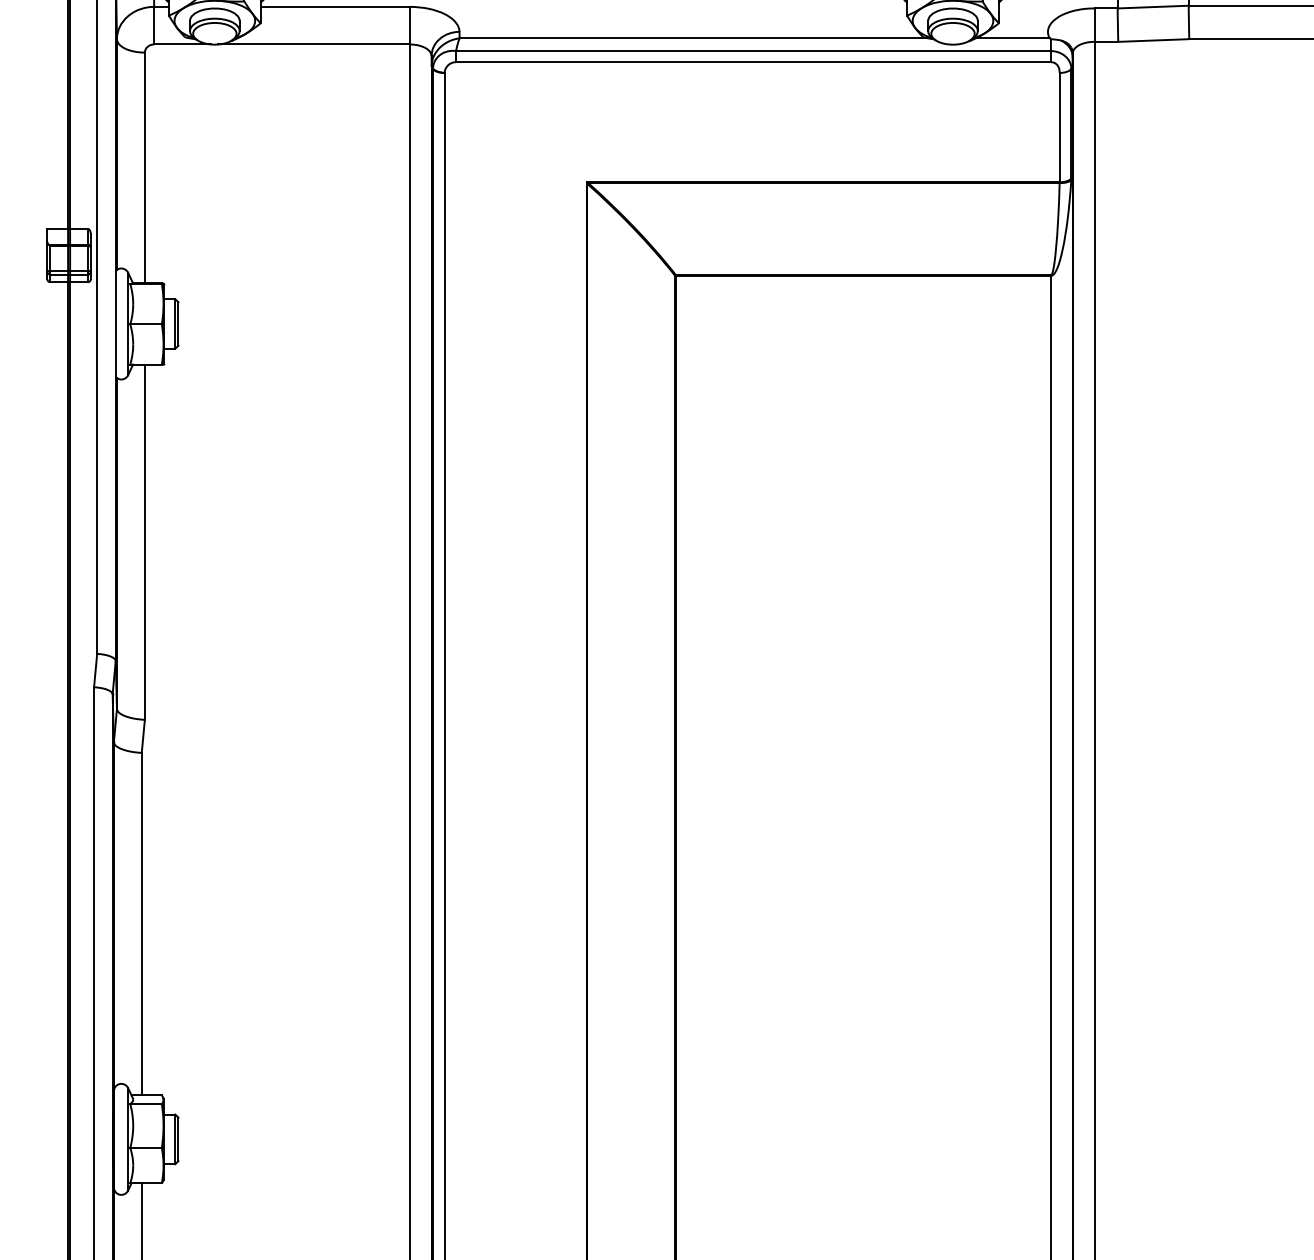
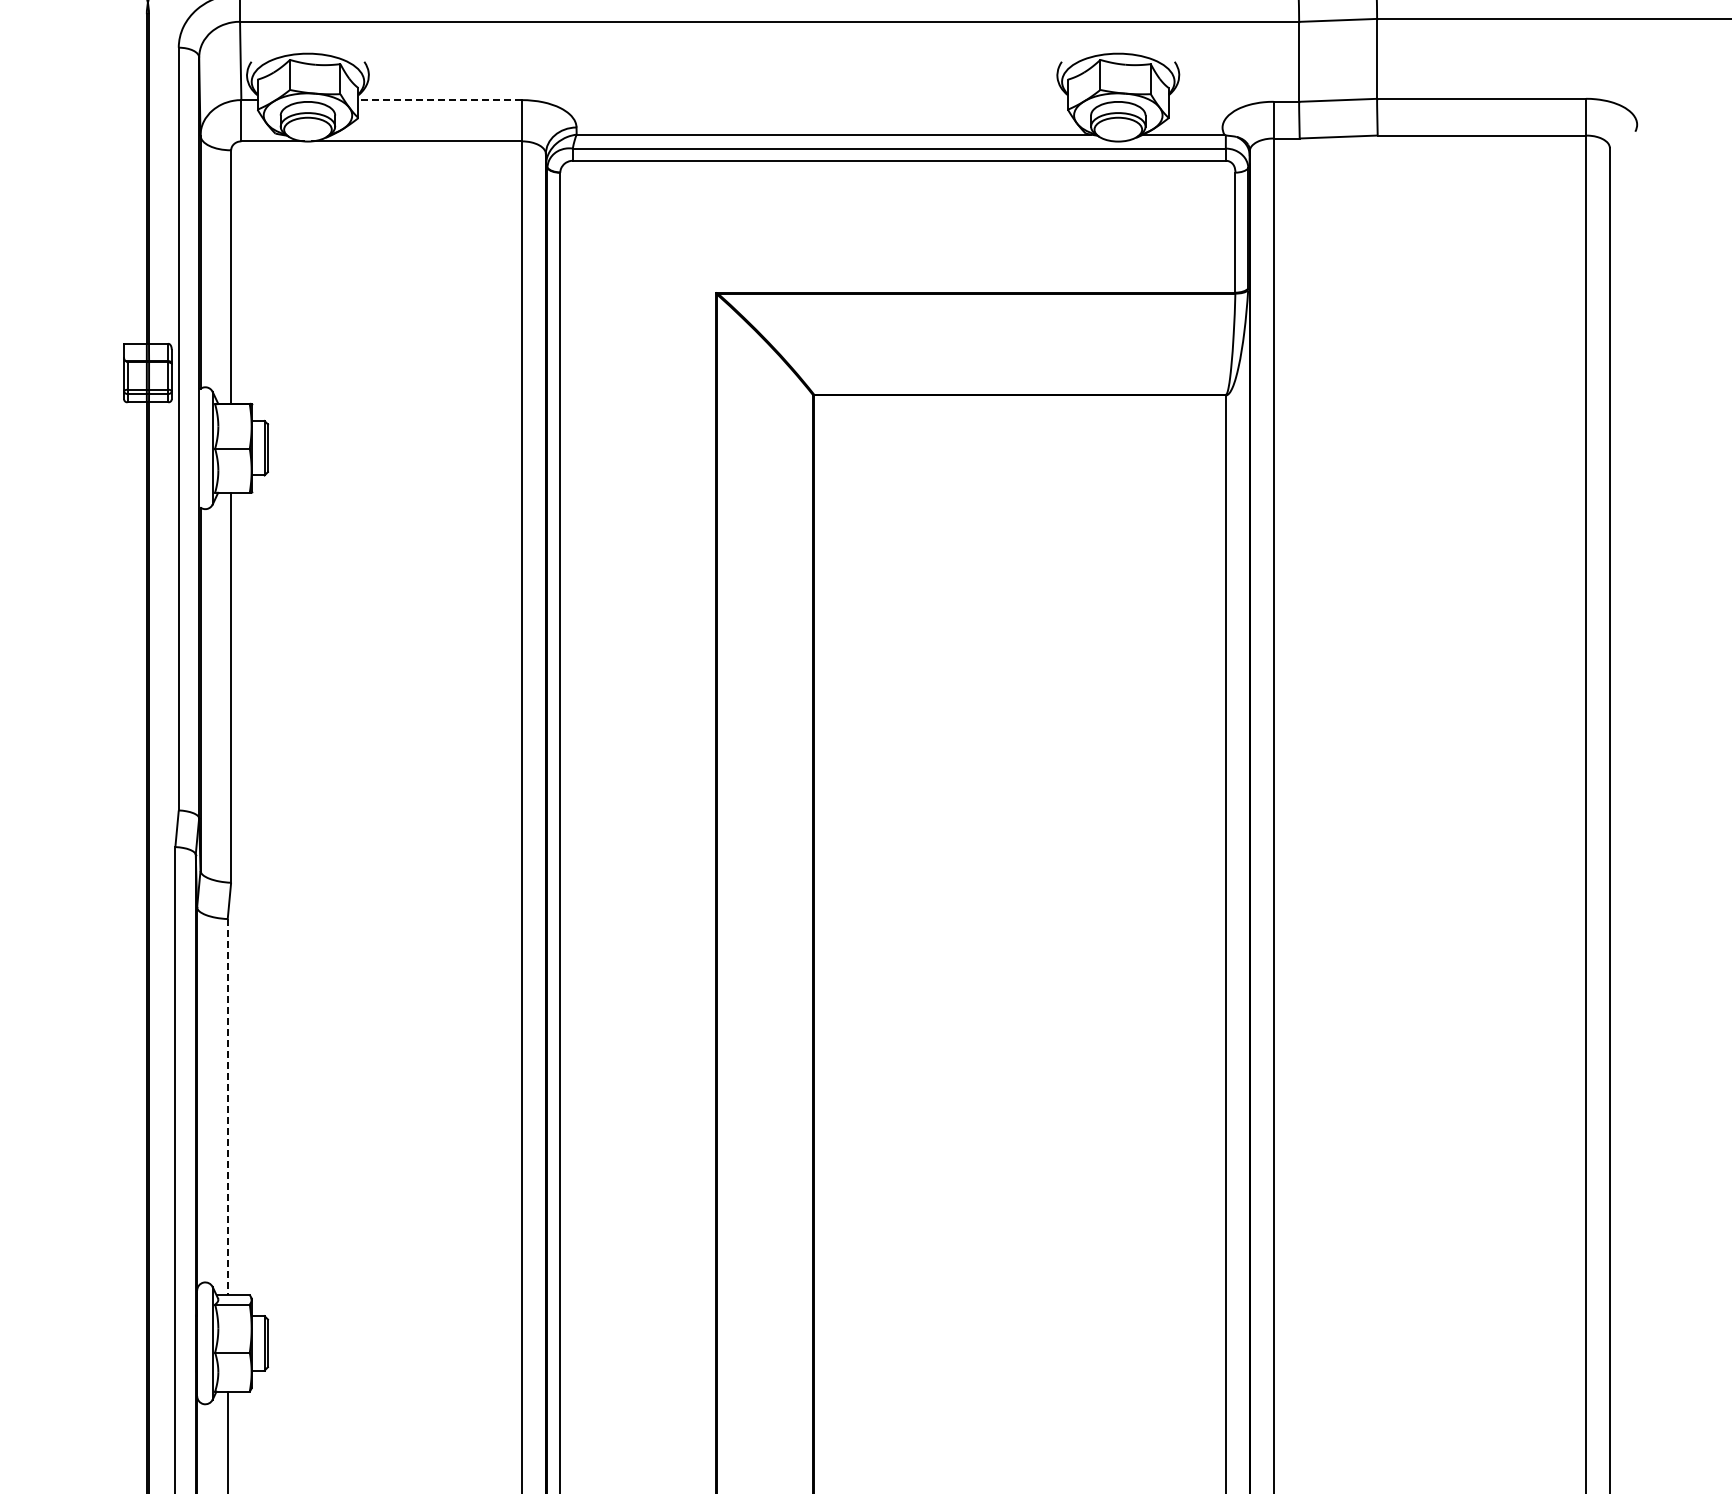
line: (335, 7) -> (440, 100), solid -> dashed
line: (141, 924) -> (227, 1107), solid -> dashed

